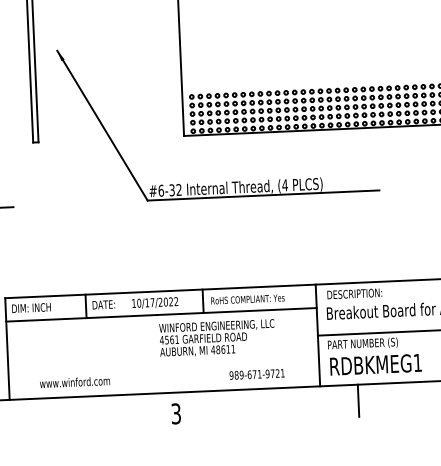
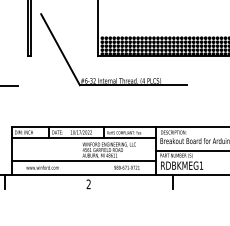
line: (162, 362) -> (83, 160), added
text: (175, 414) -> (88, 184), 3 -> 2

